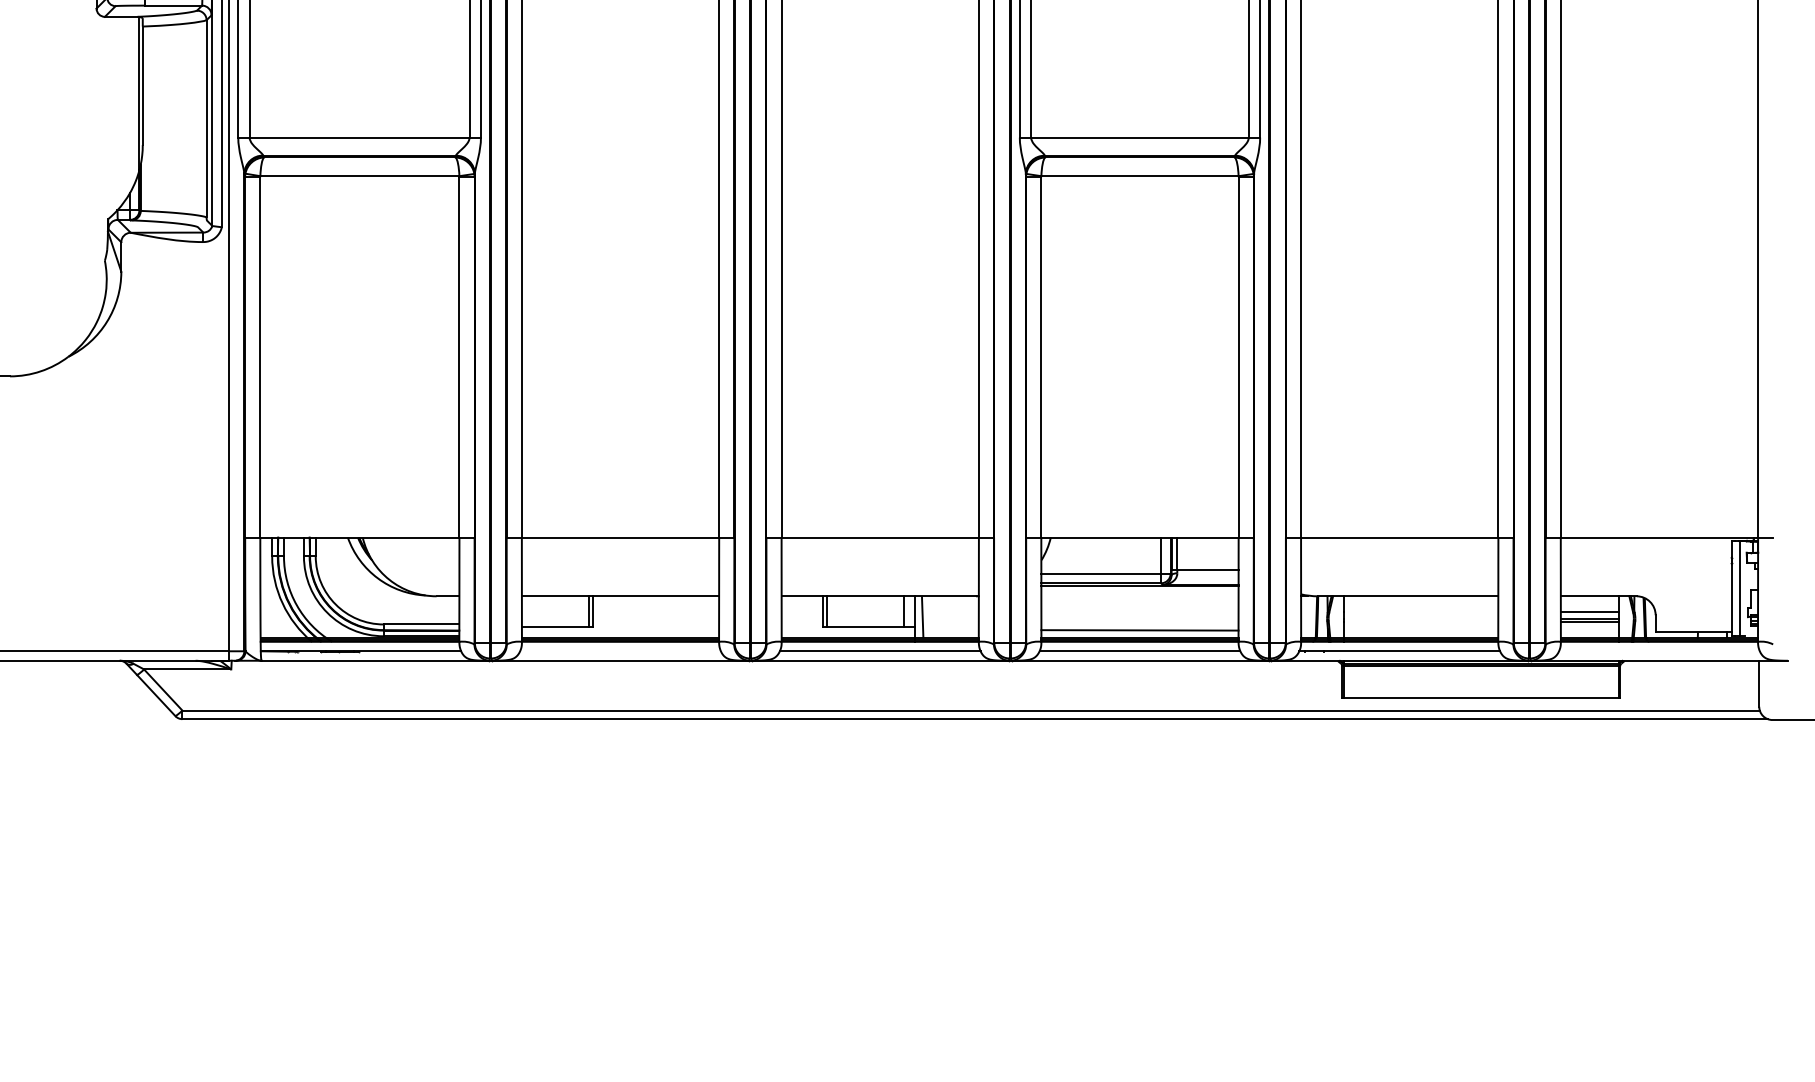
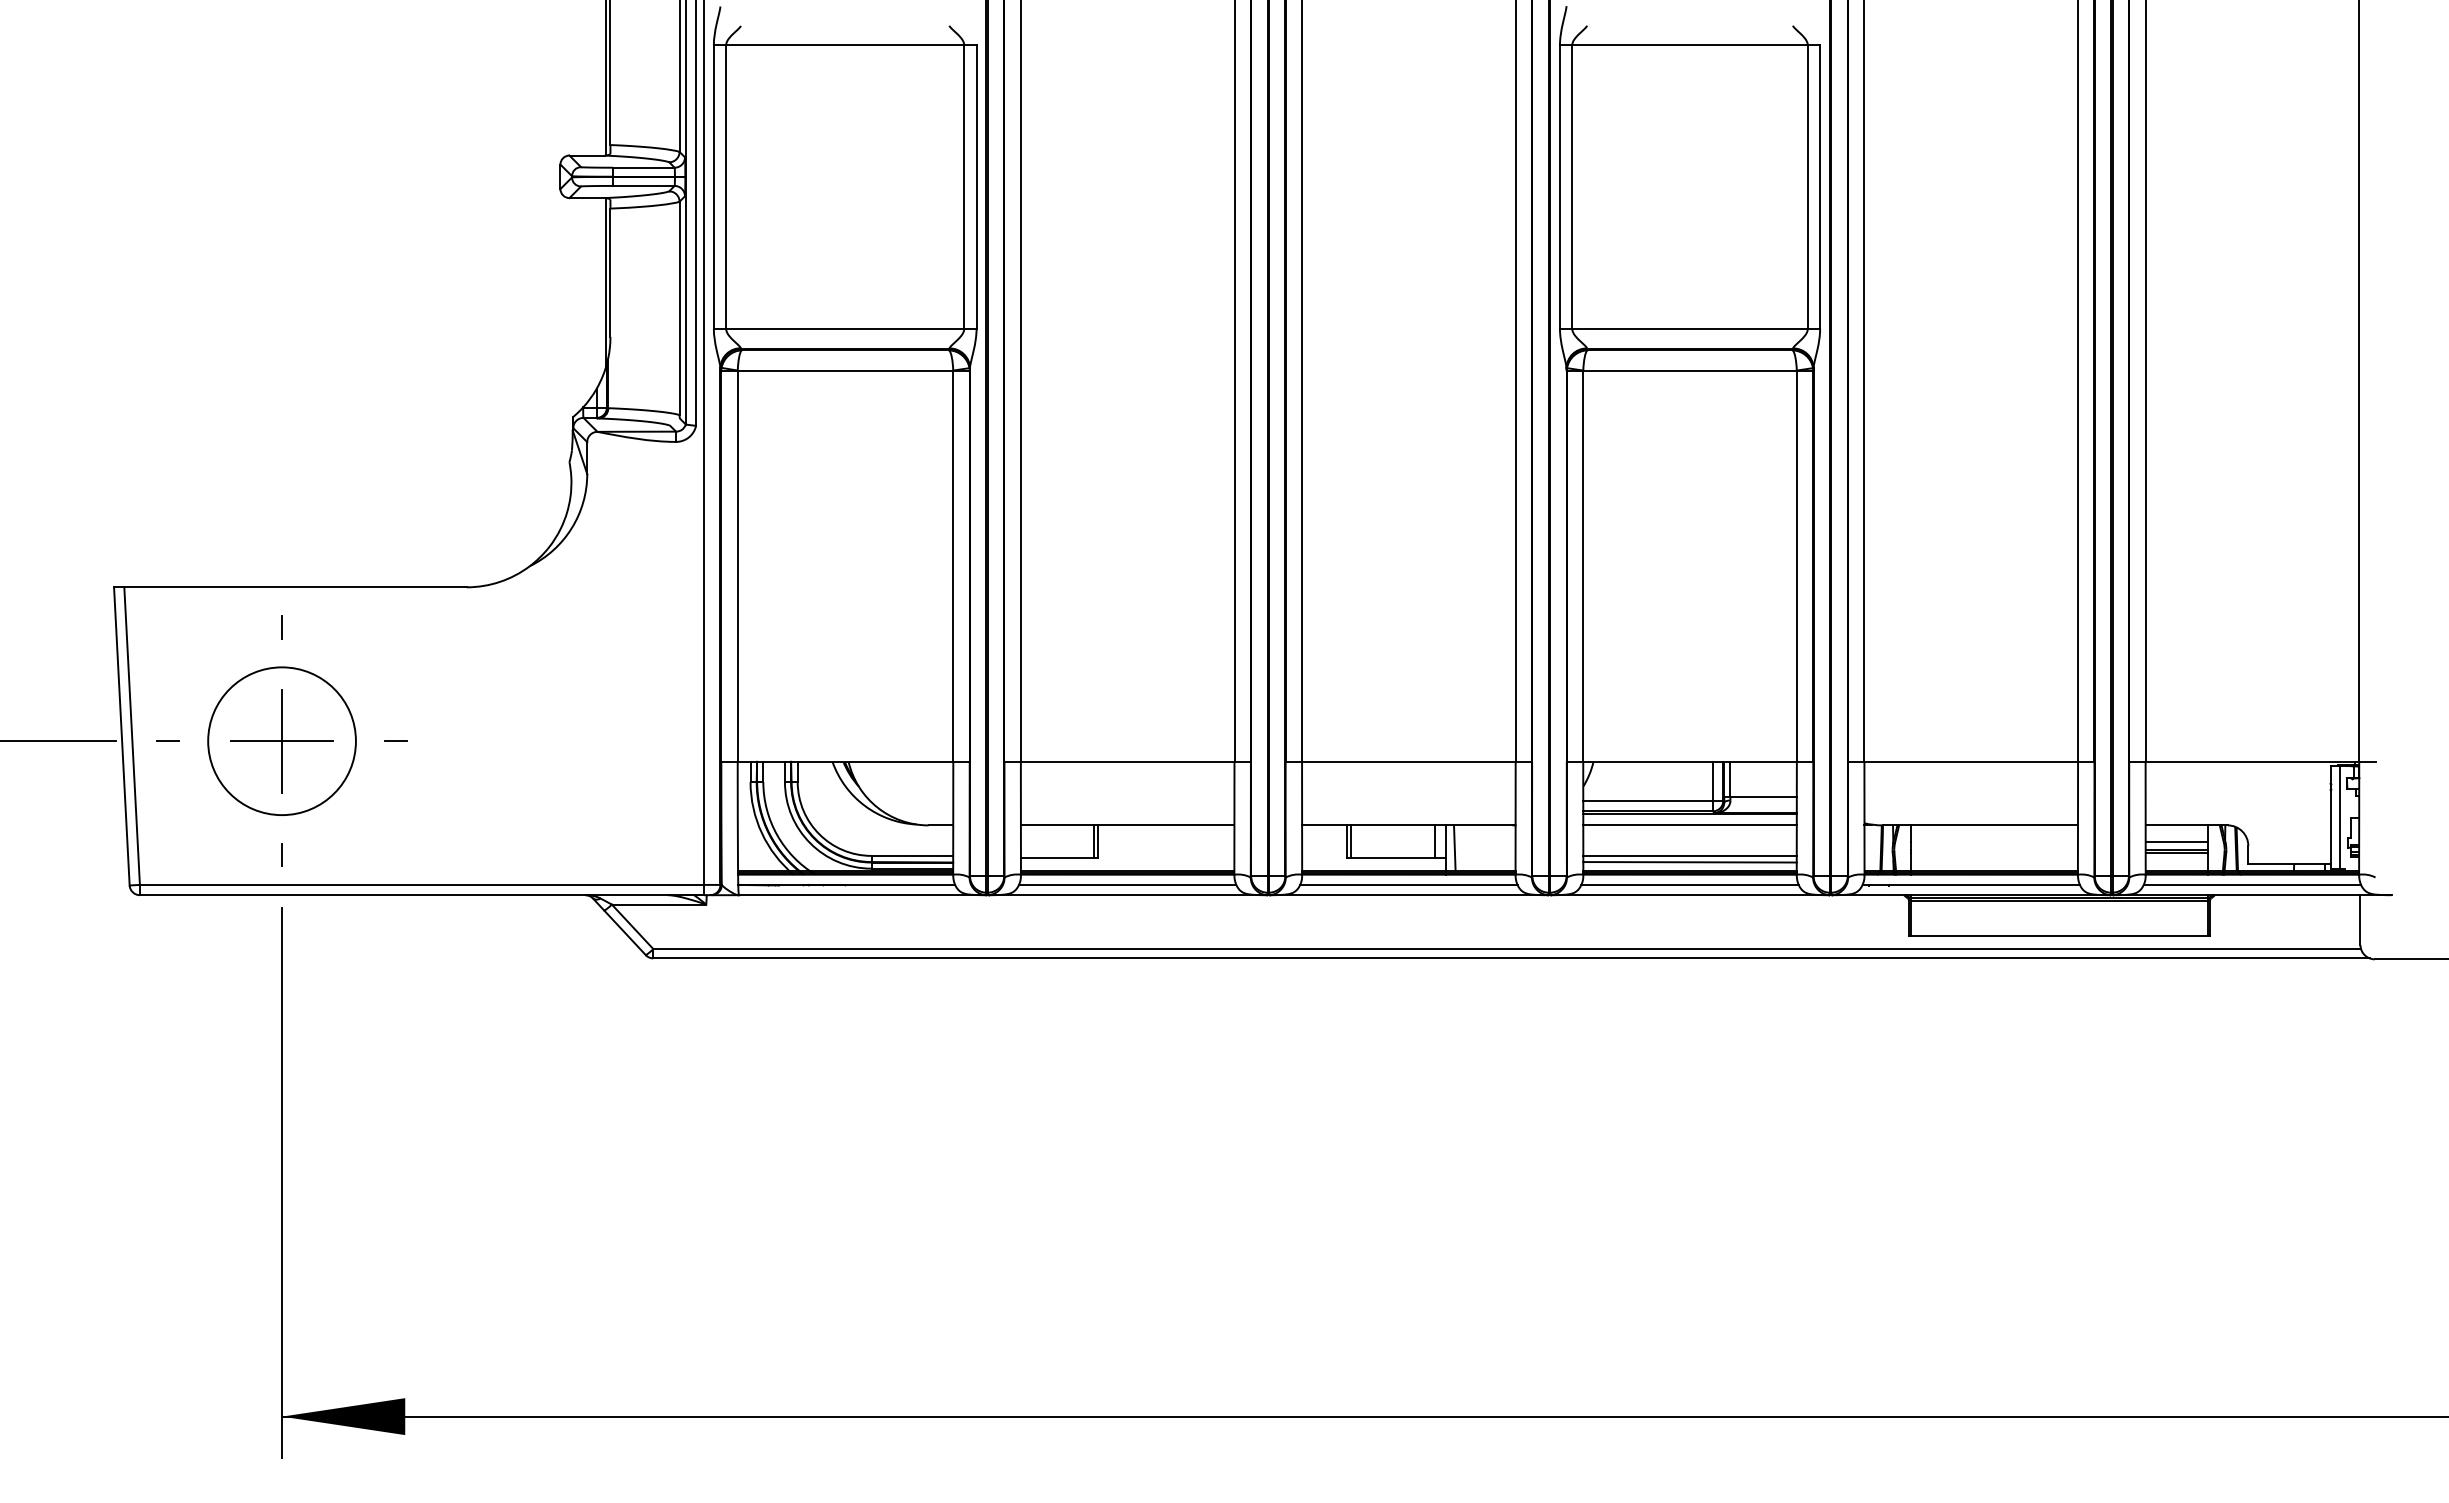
line: (1139, 595) -> (1689, 824), added
line: (1139, 624) -> (1689, 855), added
line: (620, 650) -> (1127, 884), added
line: (1659, 650) -> (2252, 884), added

